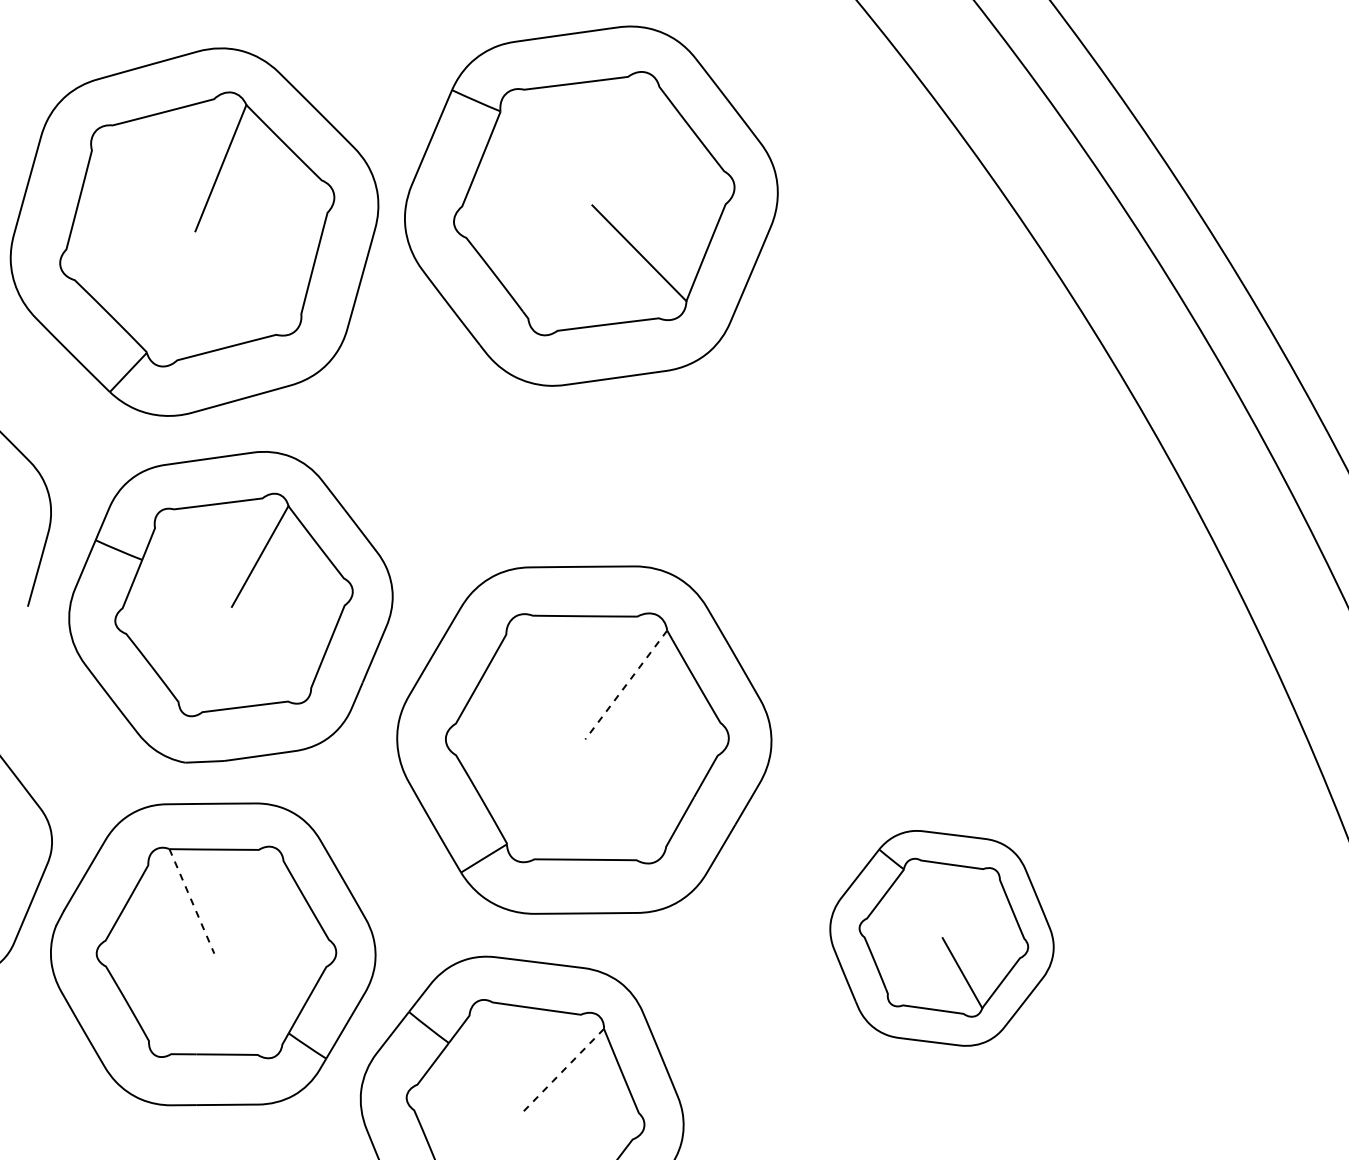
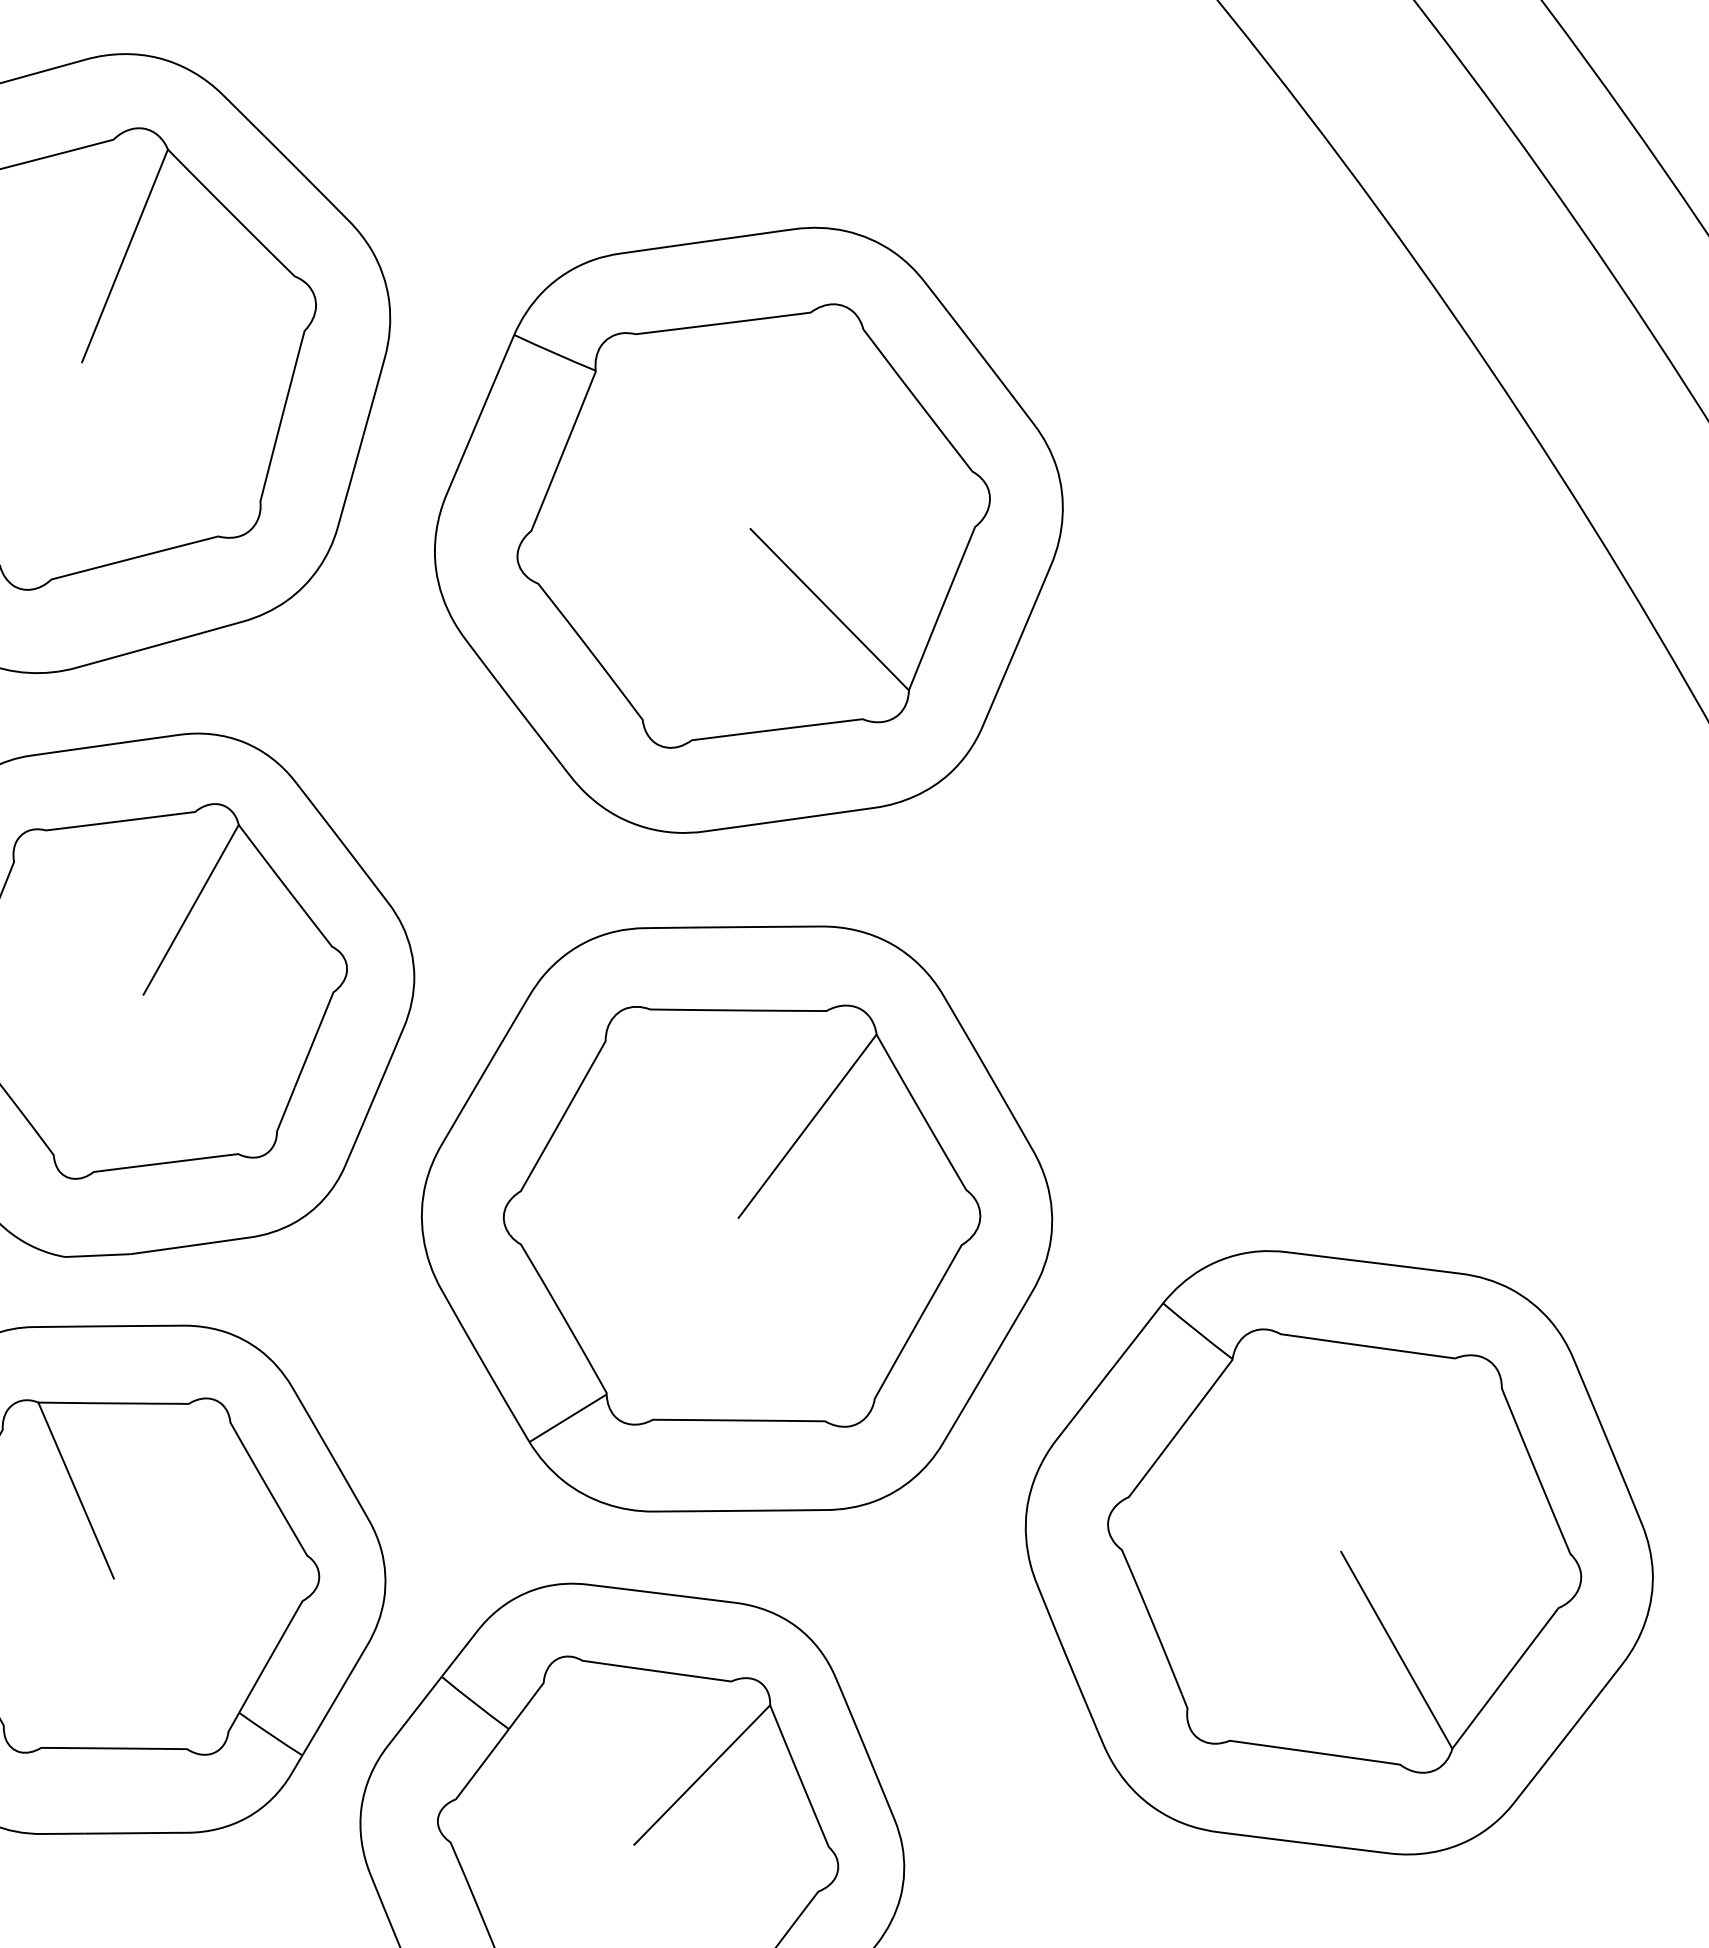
part: (591, 205) -> (749, 529), moved
line: (625, 685) -> (806, 1127), dashed -> solid
line: (191, 901) -> (75, 1490), dashed -> solid
part: (941, 938) -> (1338, 1553), size x1.67
line: (563, 1070) -> (701, 1775), dashed -> solid

